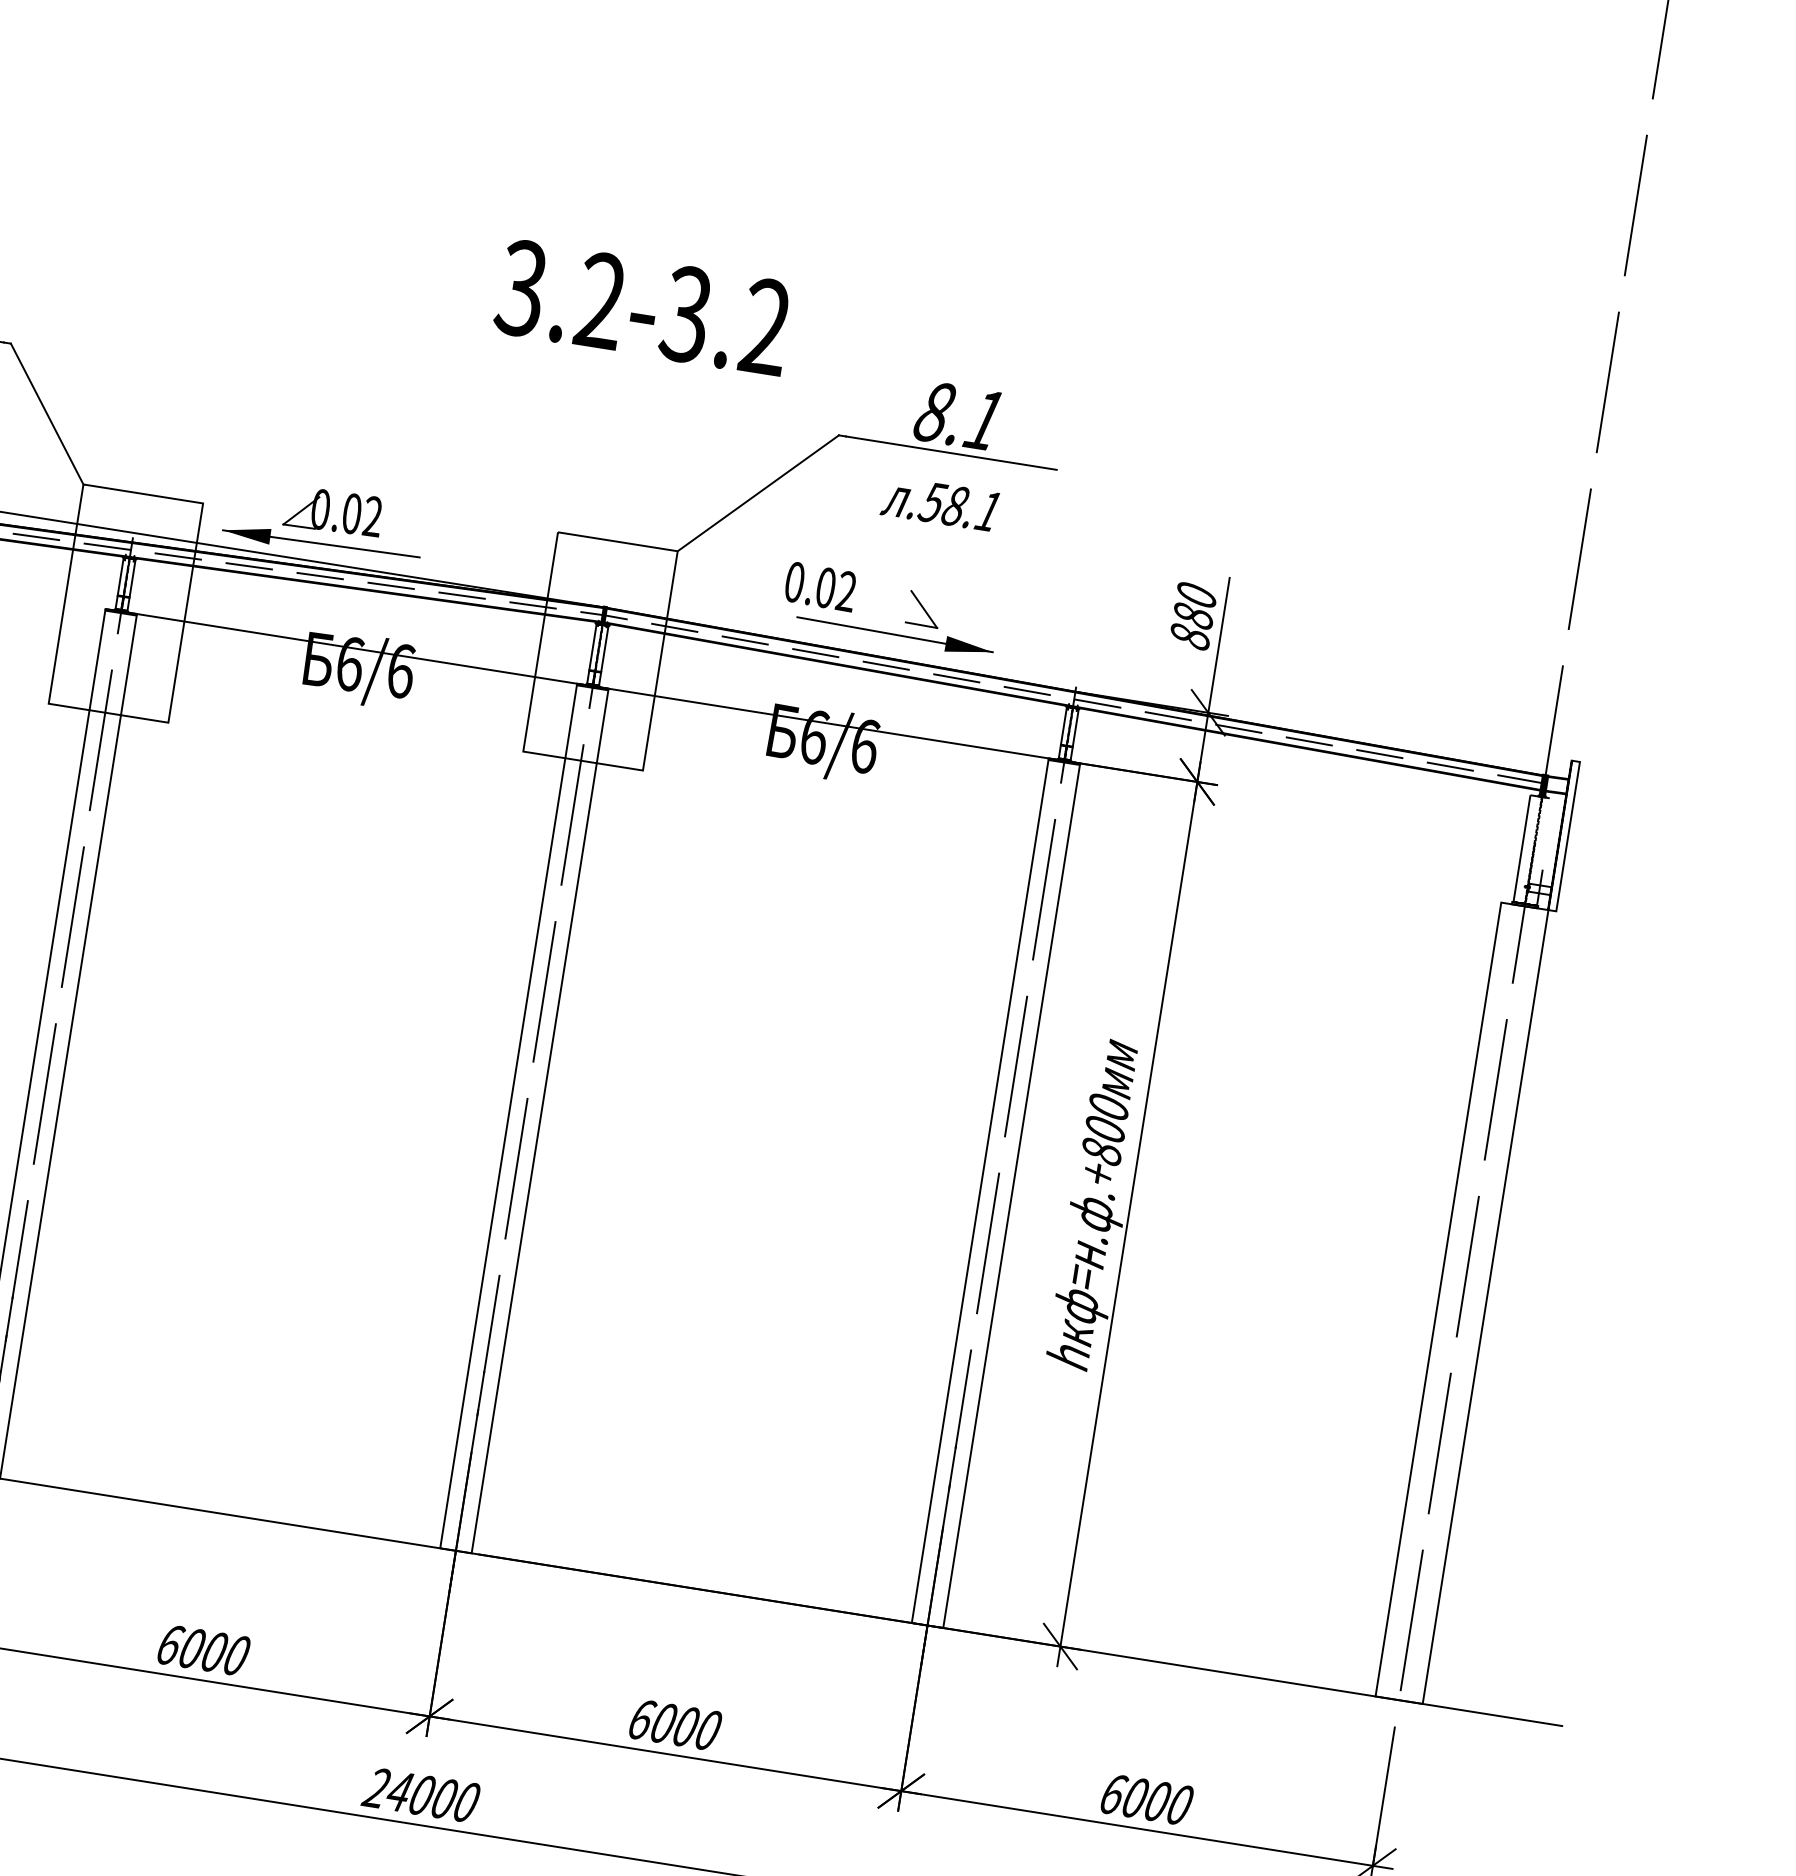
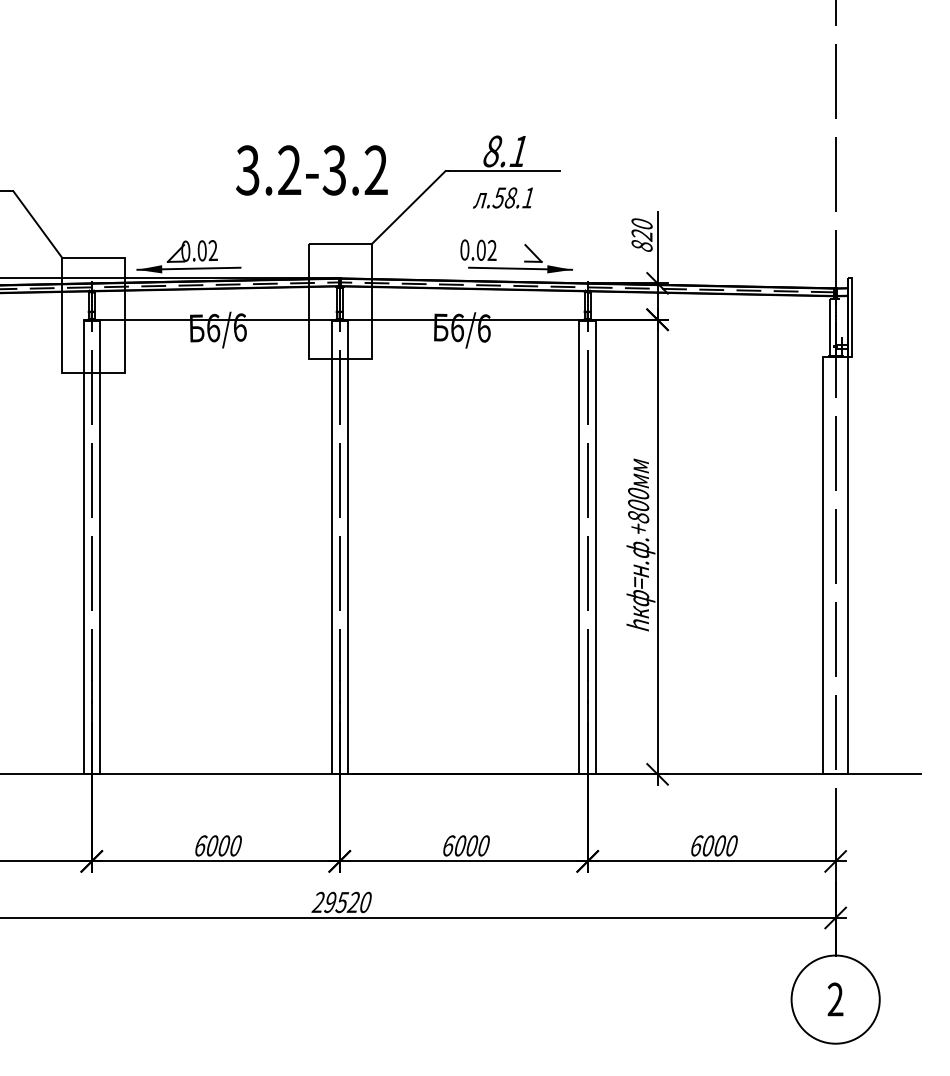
text: (642, 307) -> (311, 170), moved
text: (1192, 616) -> (641, 235), 880 -> 820
part: (905, 620) -> (524, 260), moved
text: (420, 1795) -> (341, 902), 24000 -> 29520

